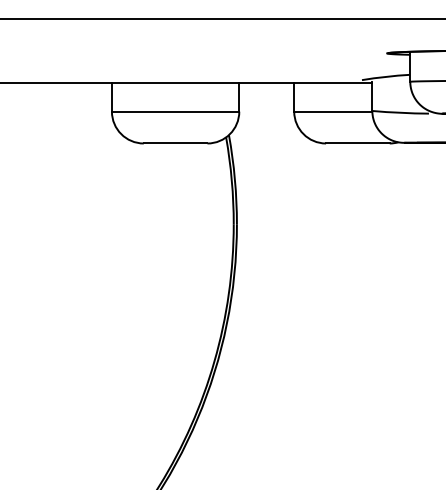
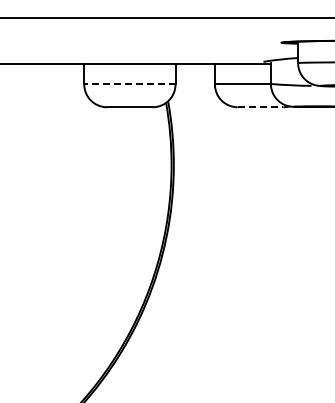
line: (175, 111) -> (129, 84), solid -> dashed
line: (357, 143) -> (260, 107), solid -> dashed

